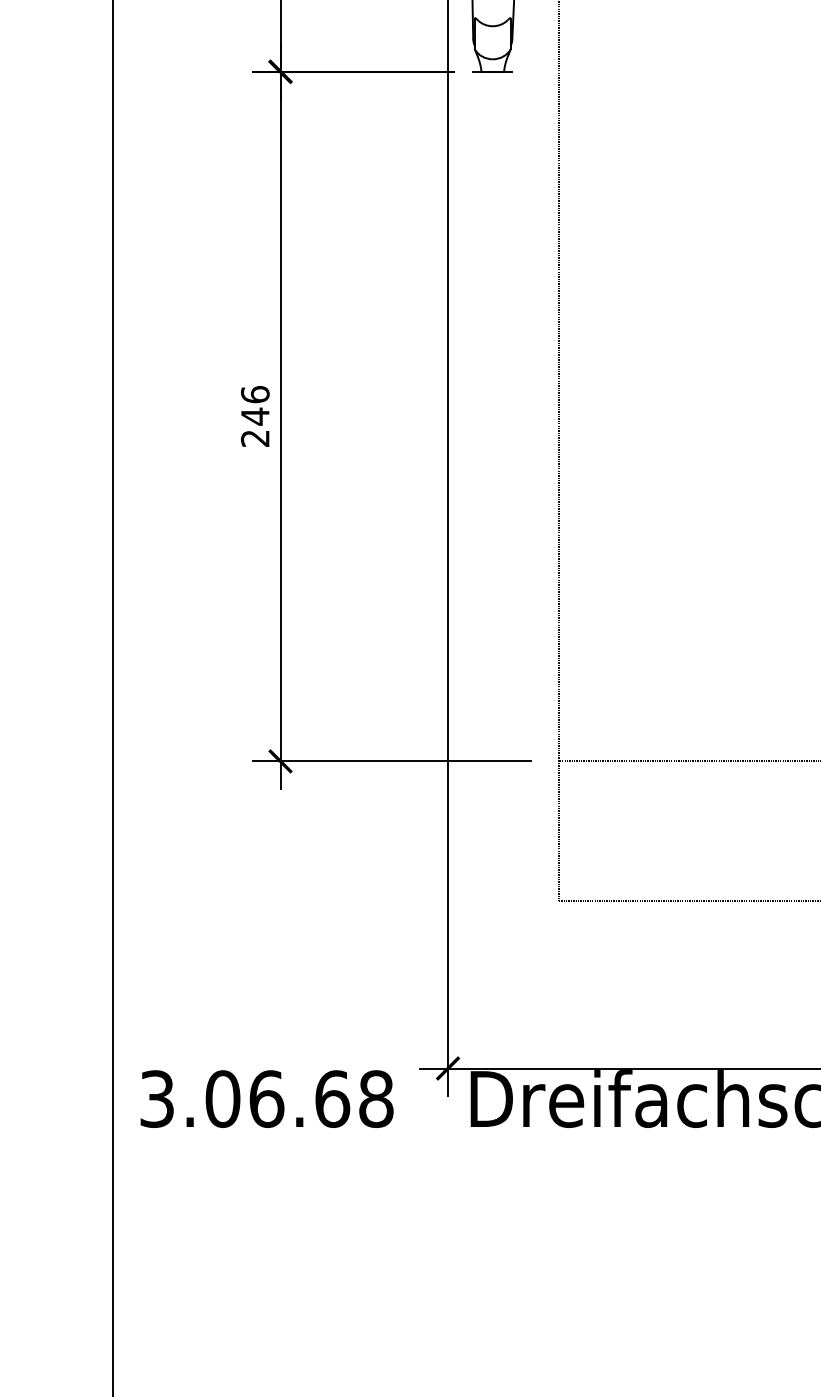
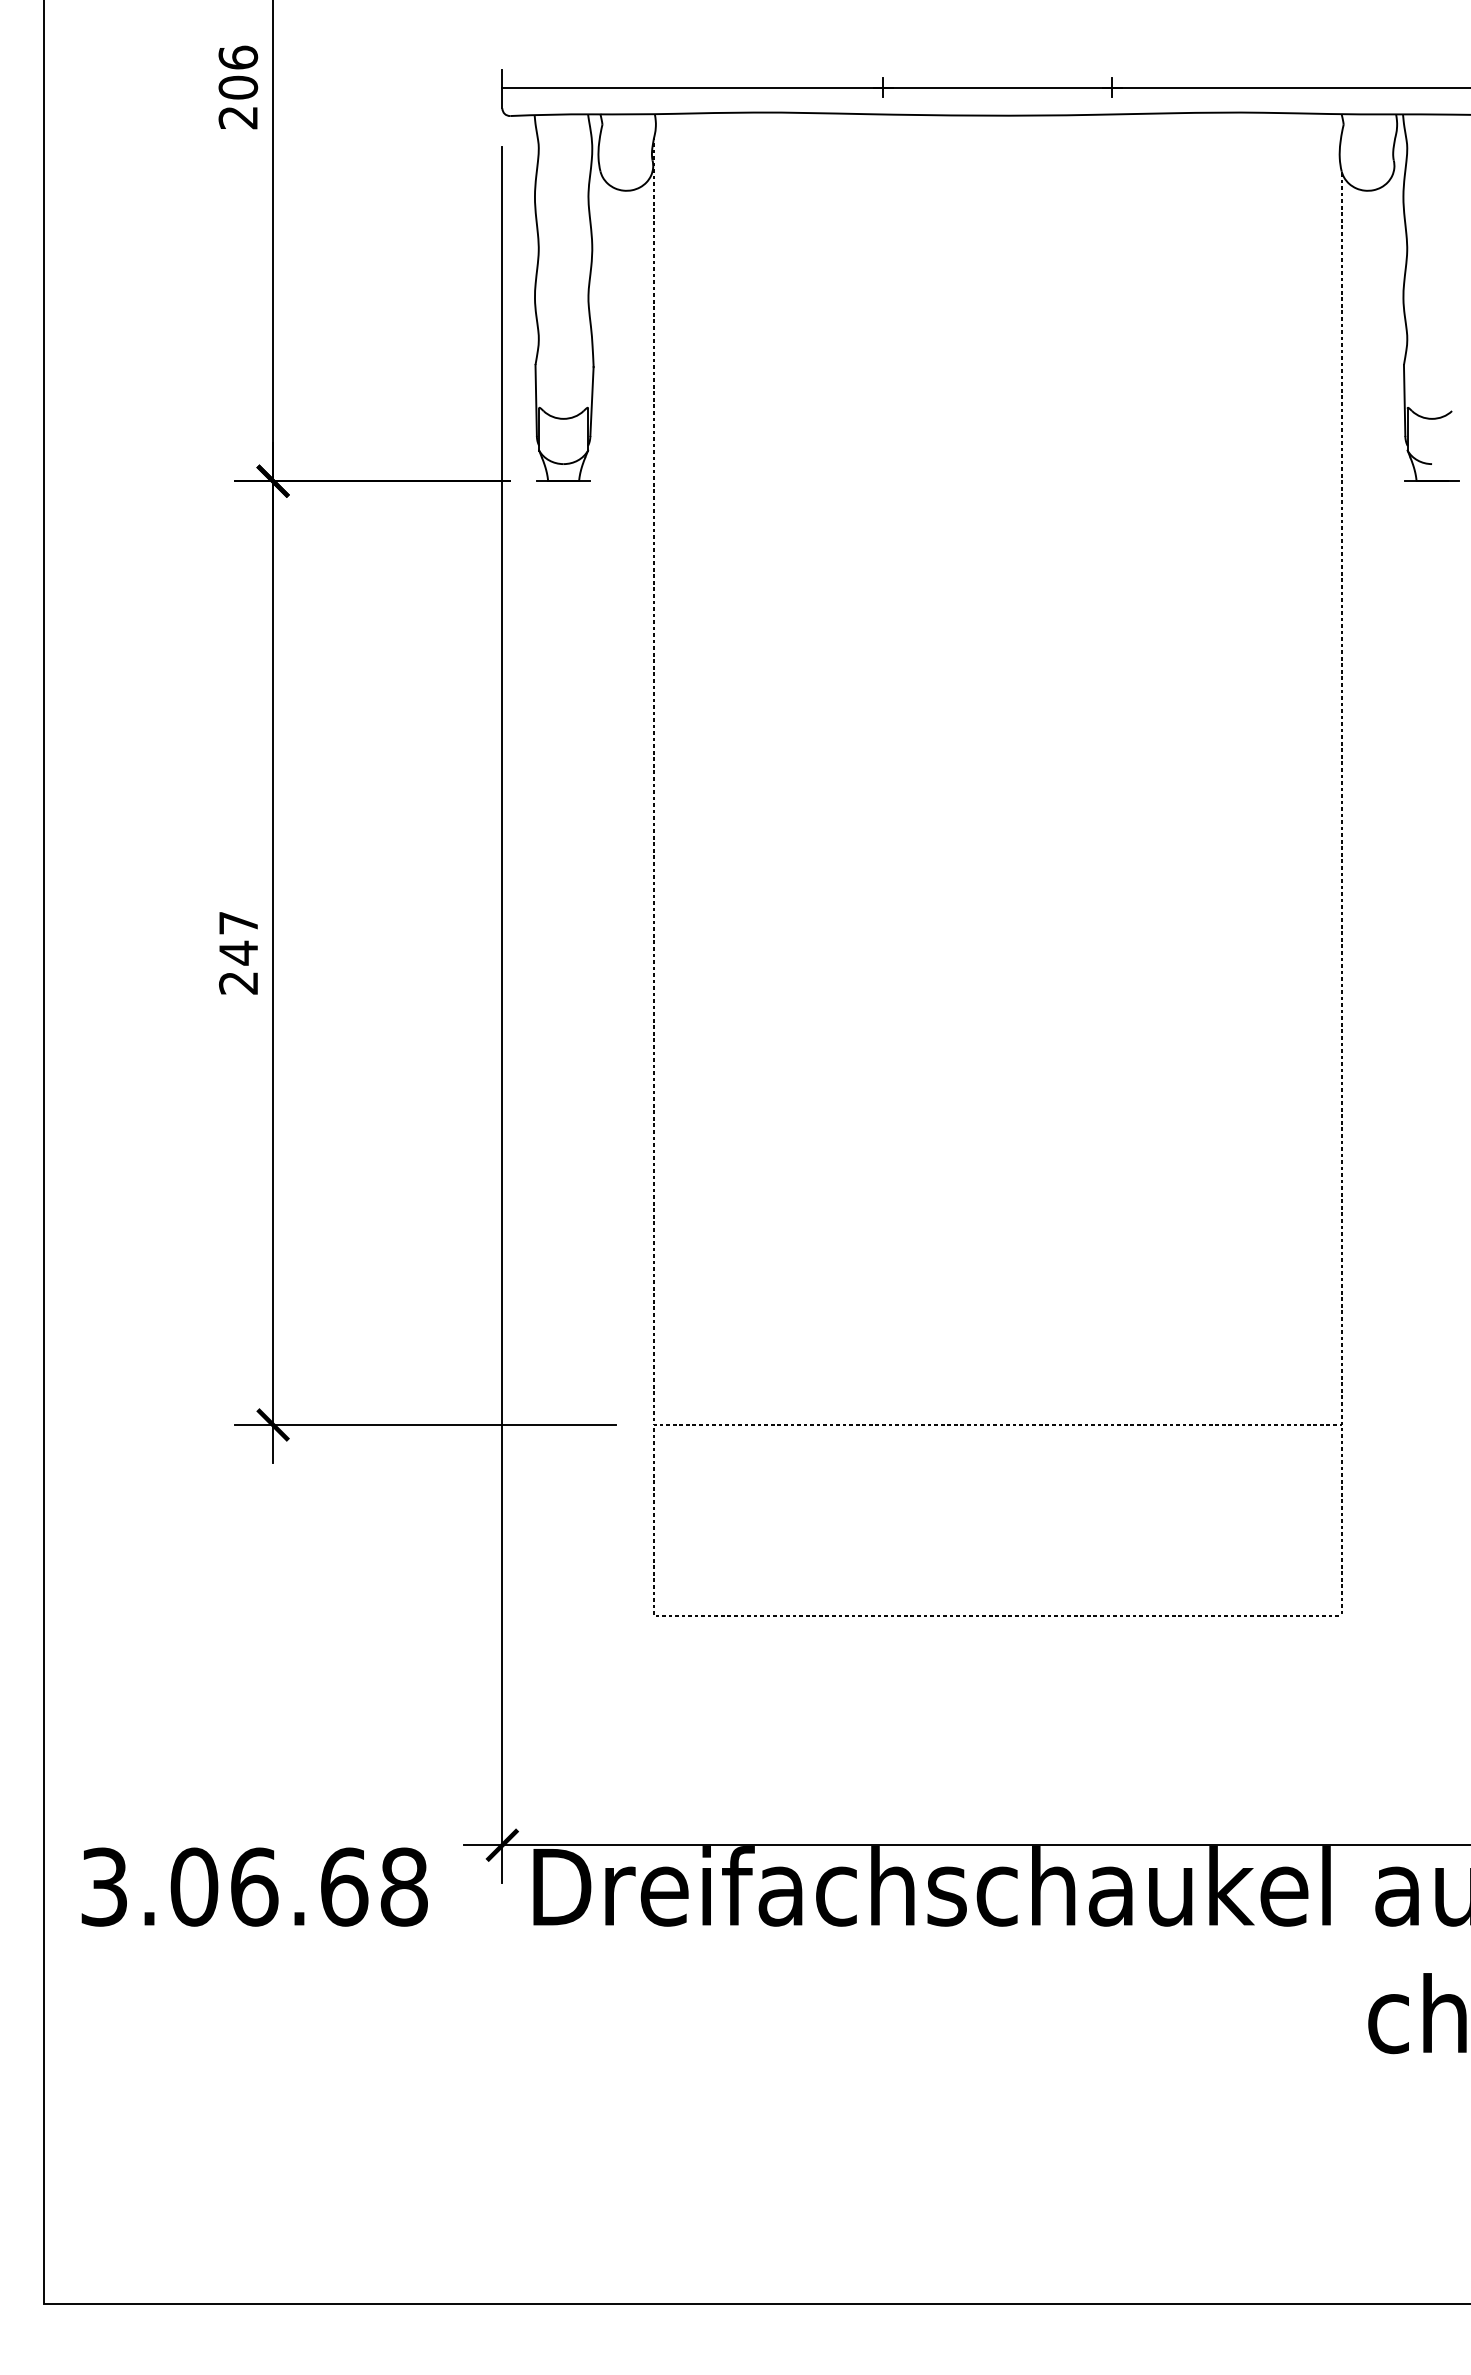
text: (255, 394) -> (238, 922), 246 -> 247

